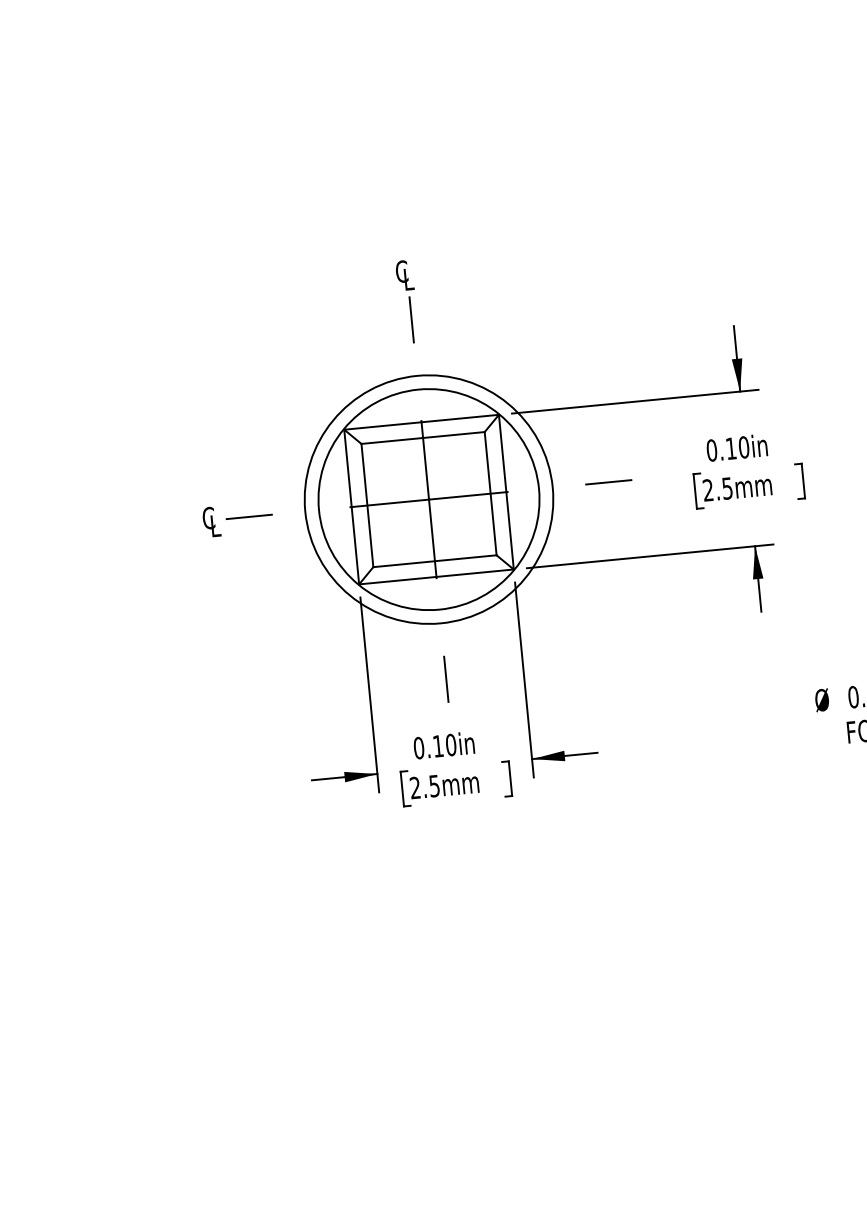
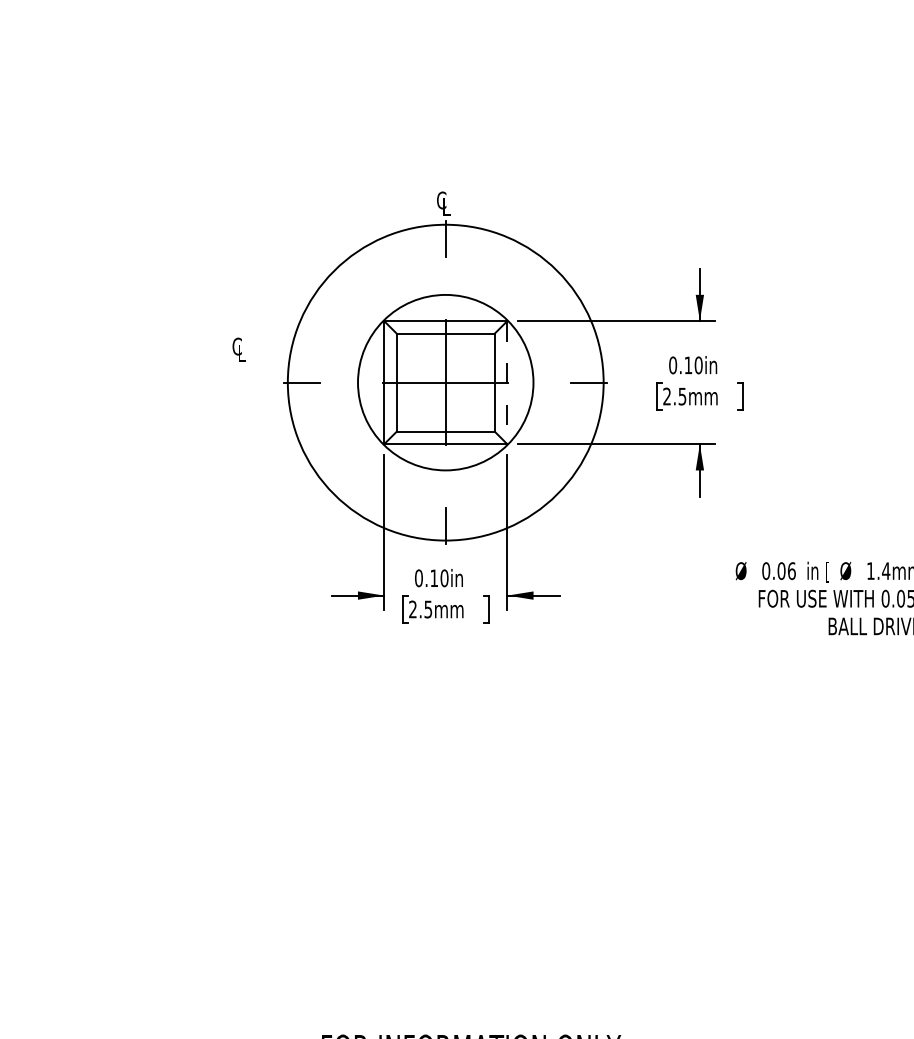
line: (506, 491) -> (507, 382), solid -> dashed
circle: (428, 499) -> (445, 382), size x1.6
text: (210, 521) -> (238, 349), moved

